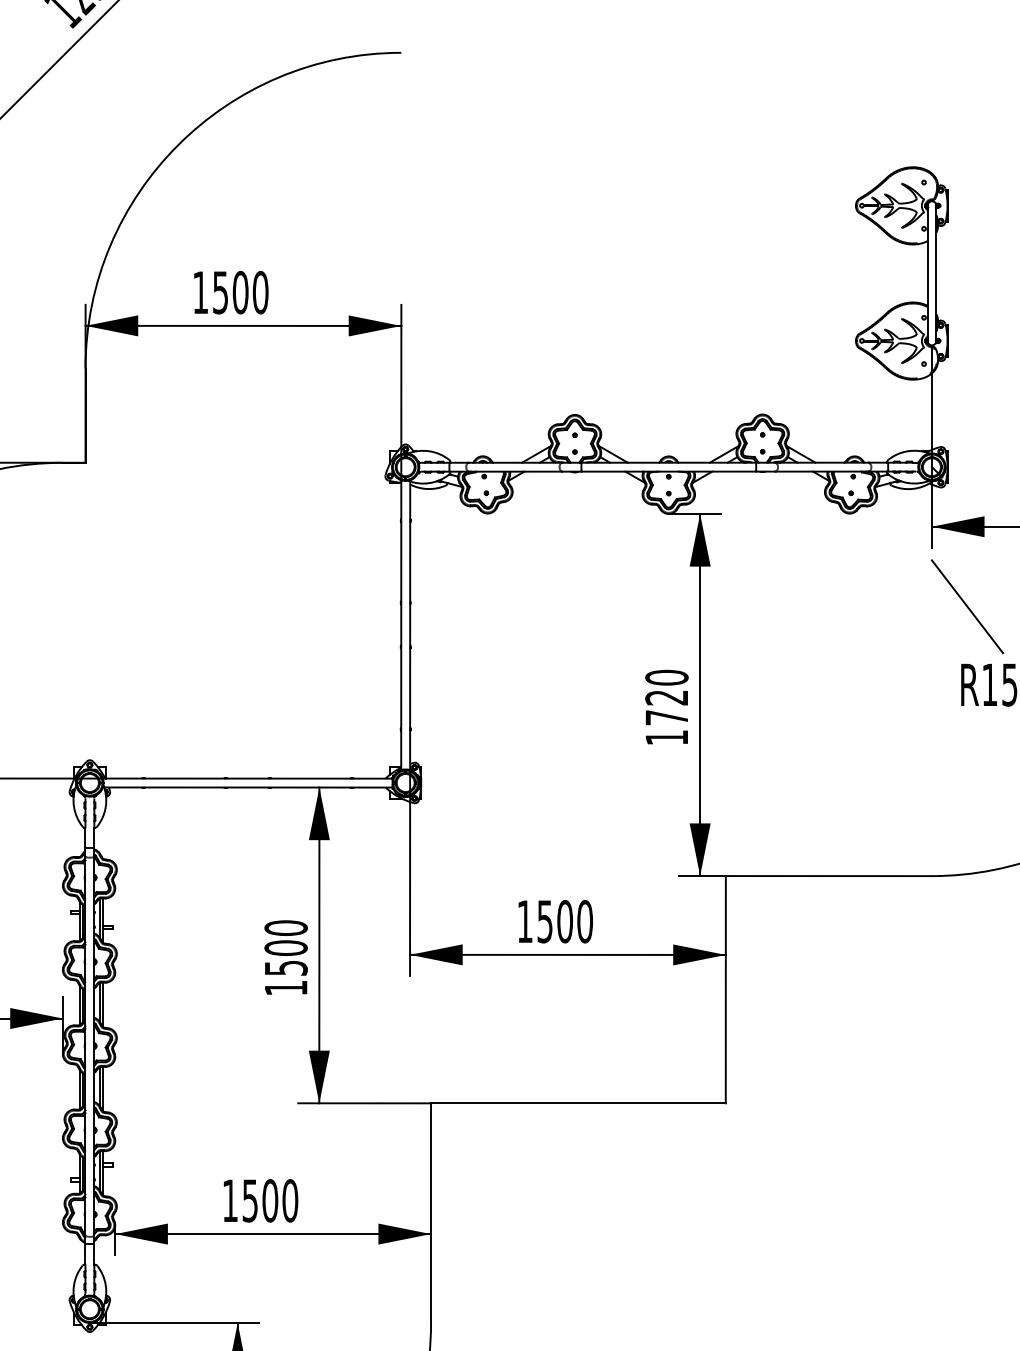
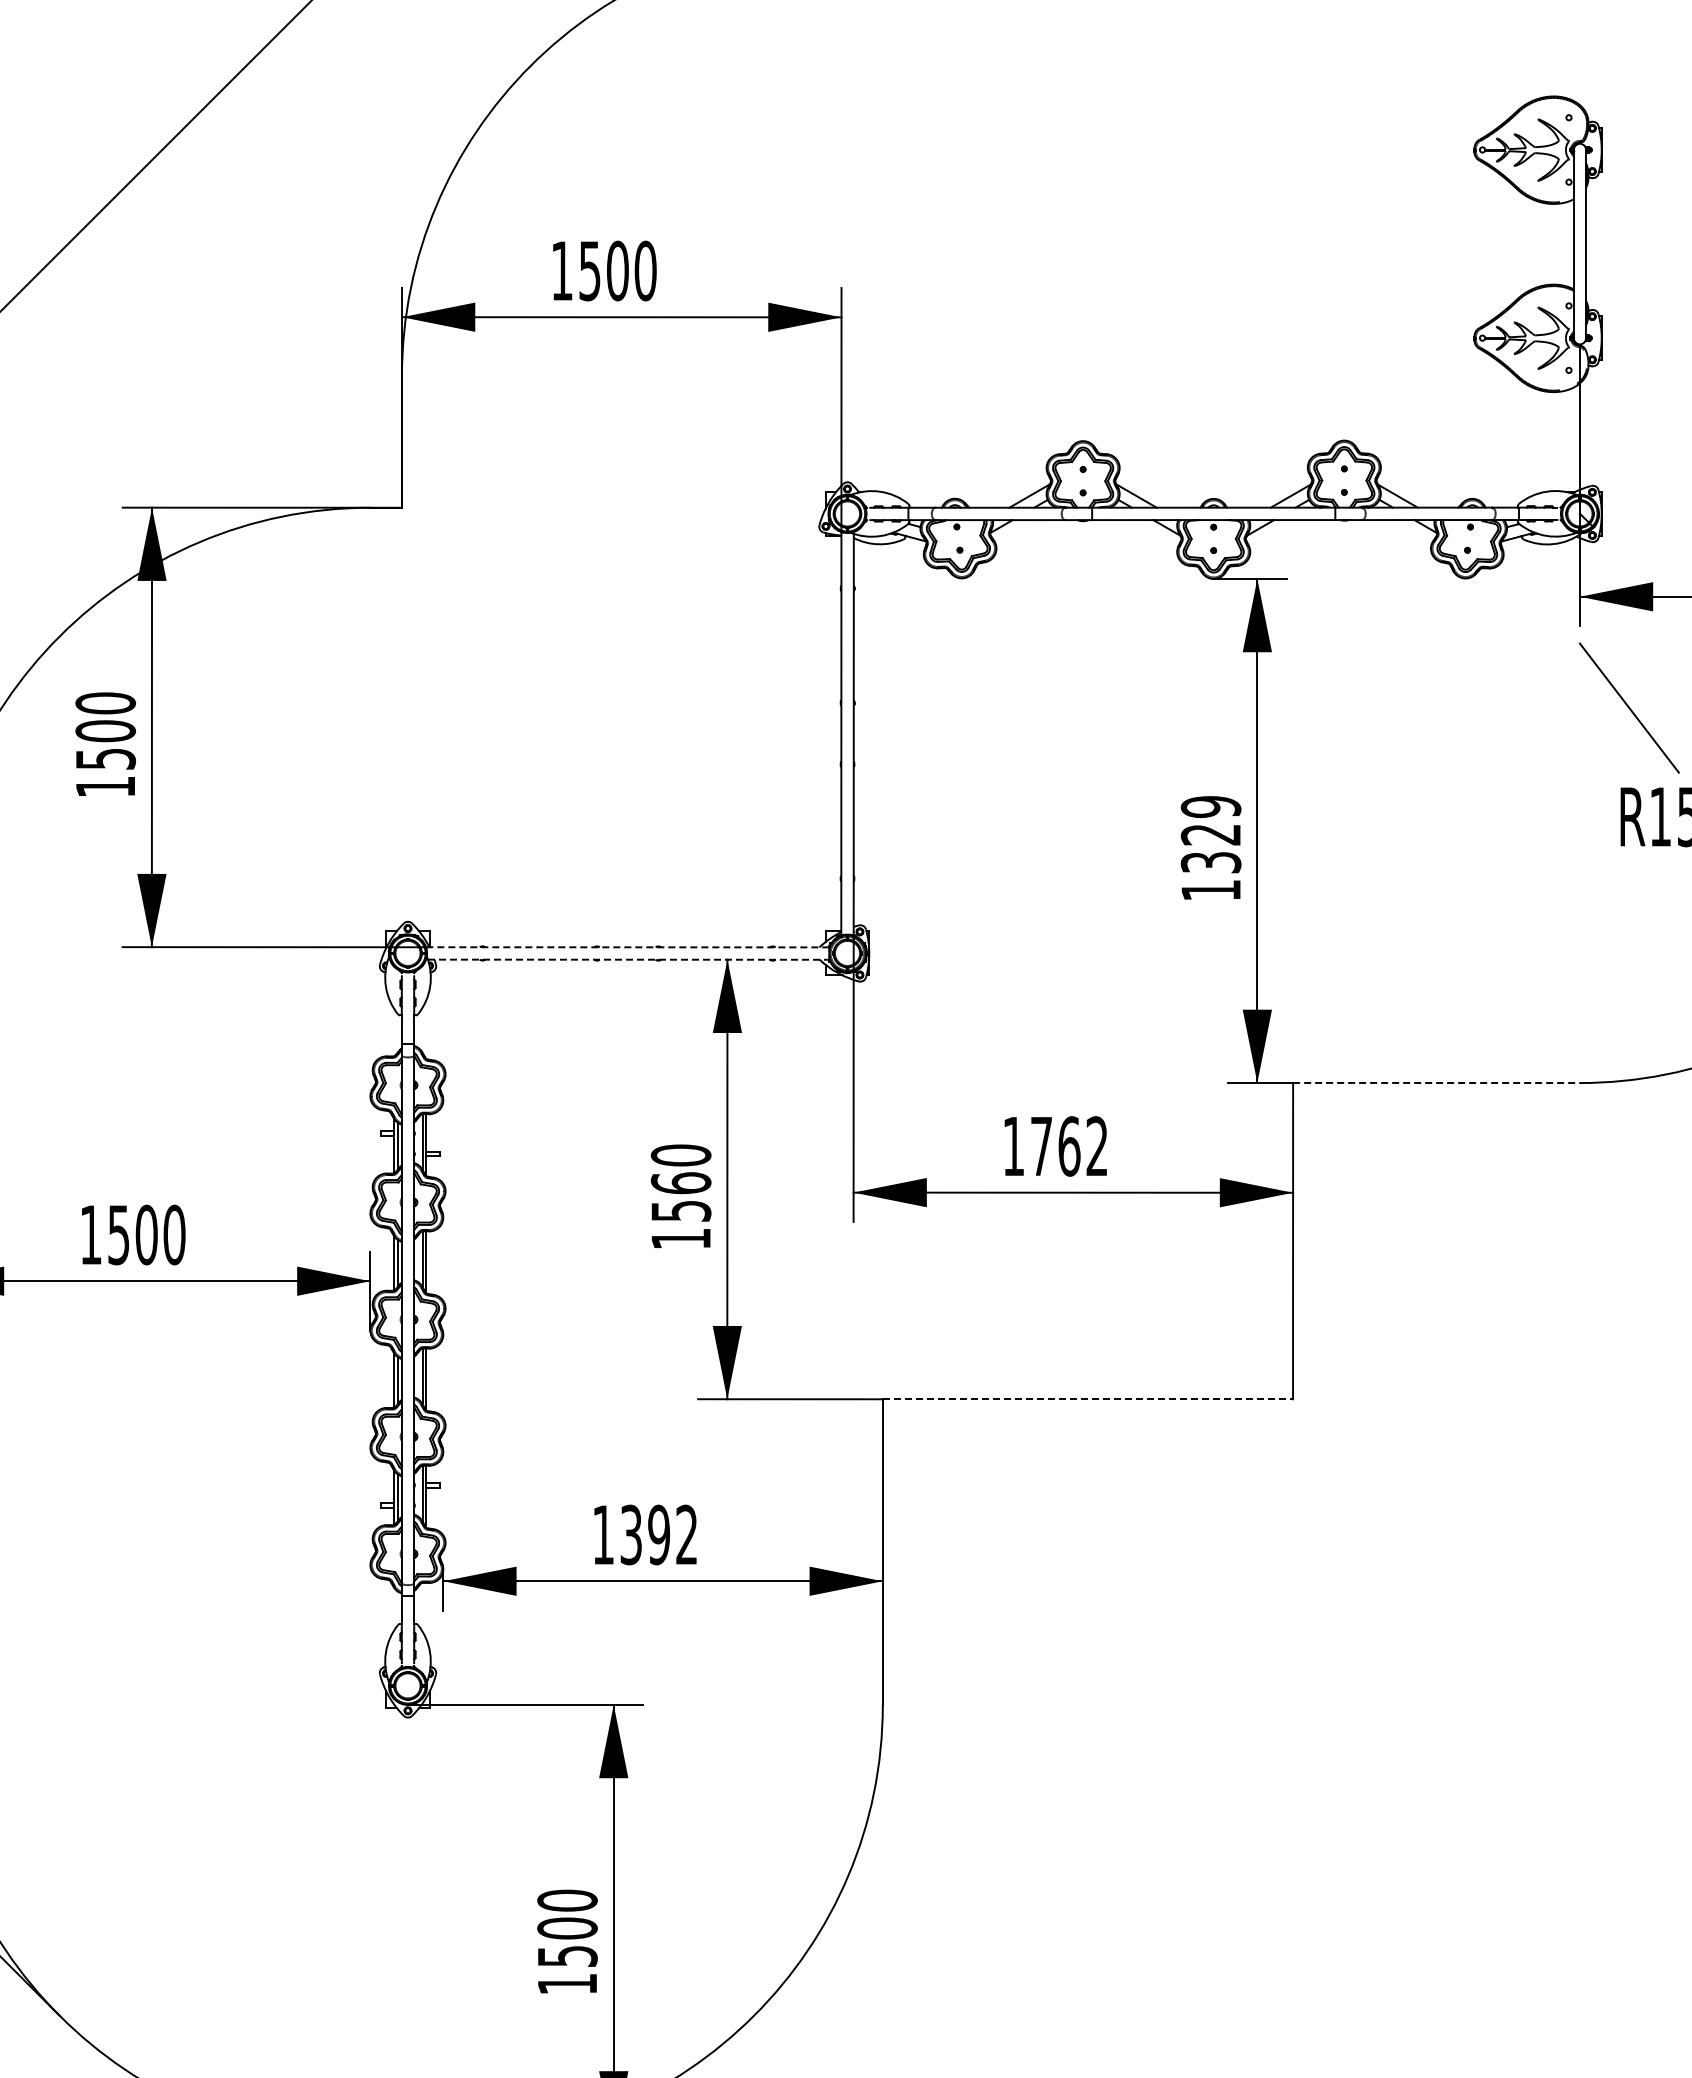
text: (666, 697) -> (1210, 834), 1720 -> 1329
line: (247, 778) -> (627, 947), solid -> dashed
line: (248, 787) -> (628, 959), solid -> dashed
line: (828, 875) -> (1436, 1082), solid -> dashed
text: (565, 921) -> (1069, 1146), 1500 -> 1762
text: (285, 948) -> (680, 1183), 1500 -> 1560
line: (578, 1103) -> (1088, 1399), solid -> dashed
text: (270, 1200) -> (659, 1534), 1500 -> 1392

